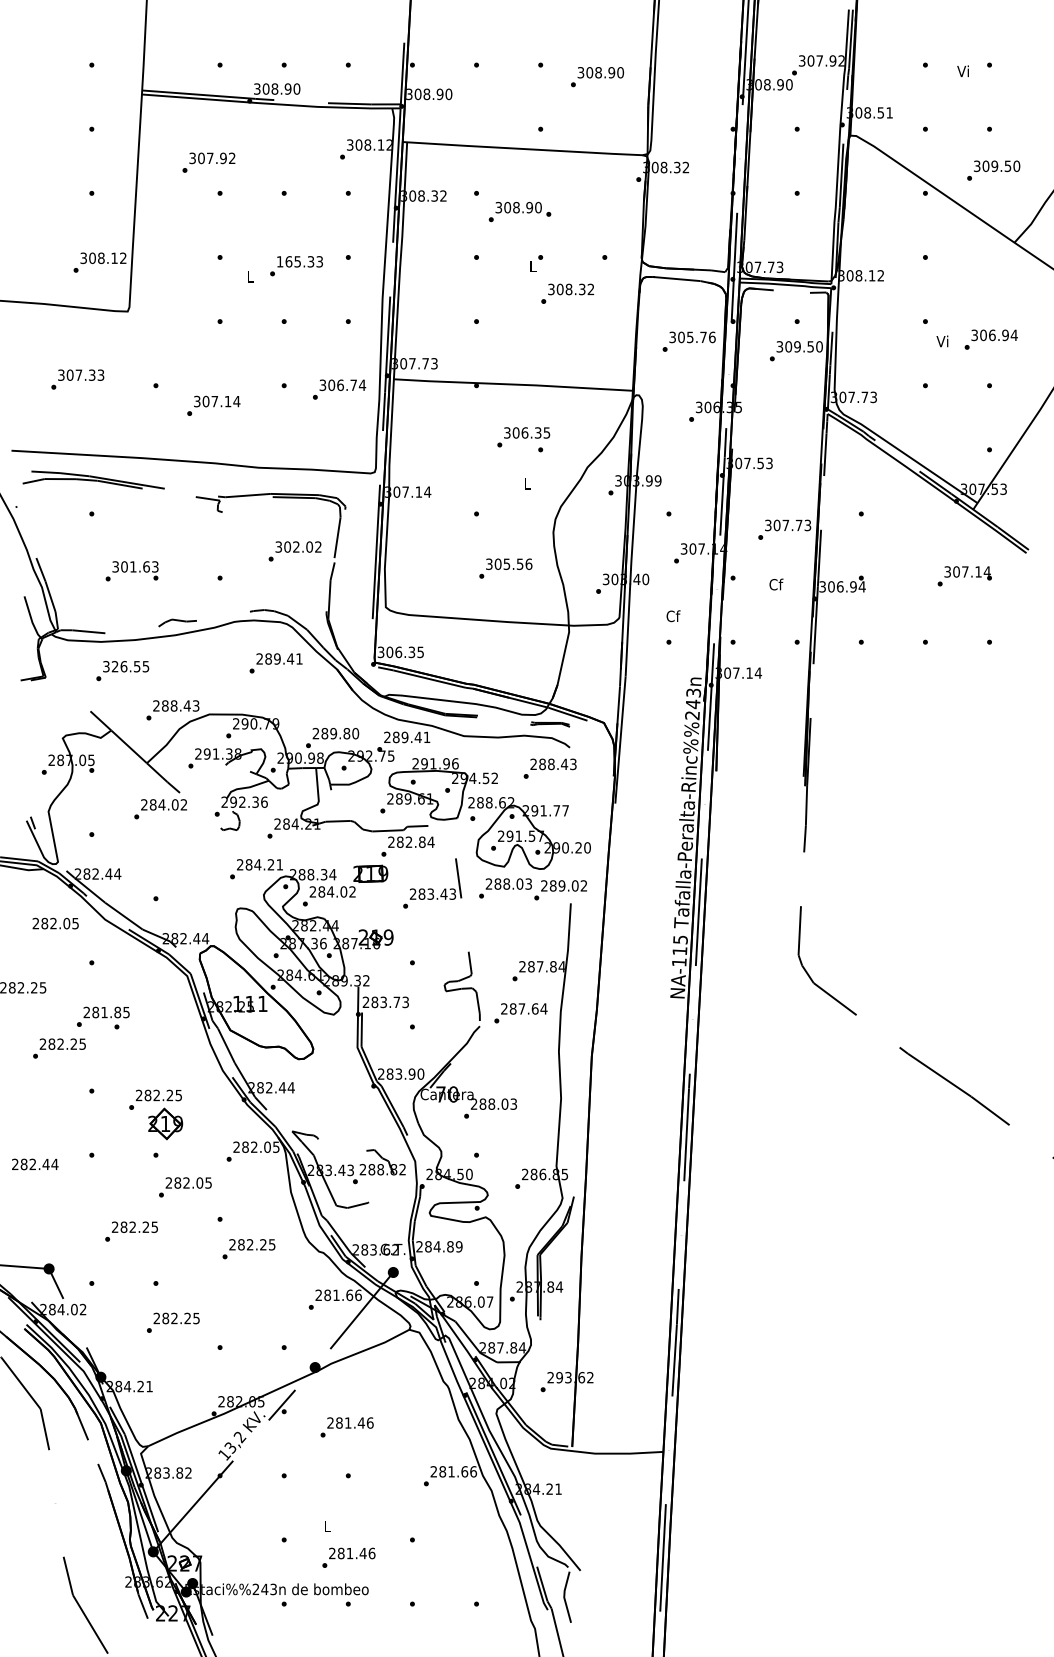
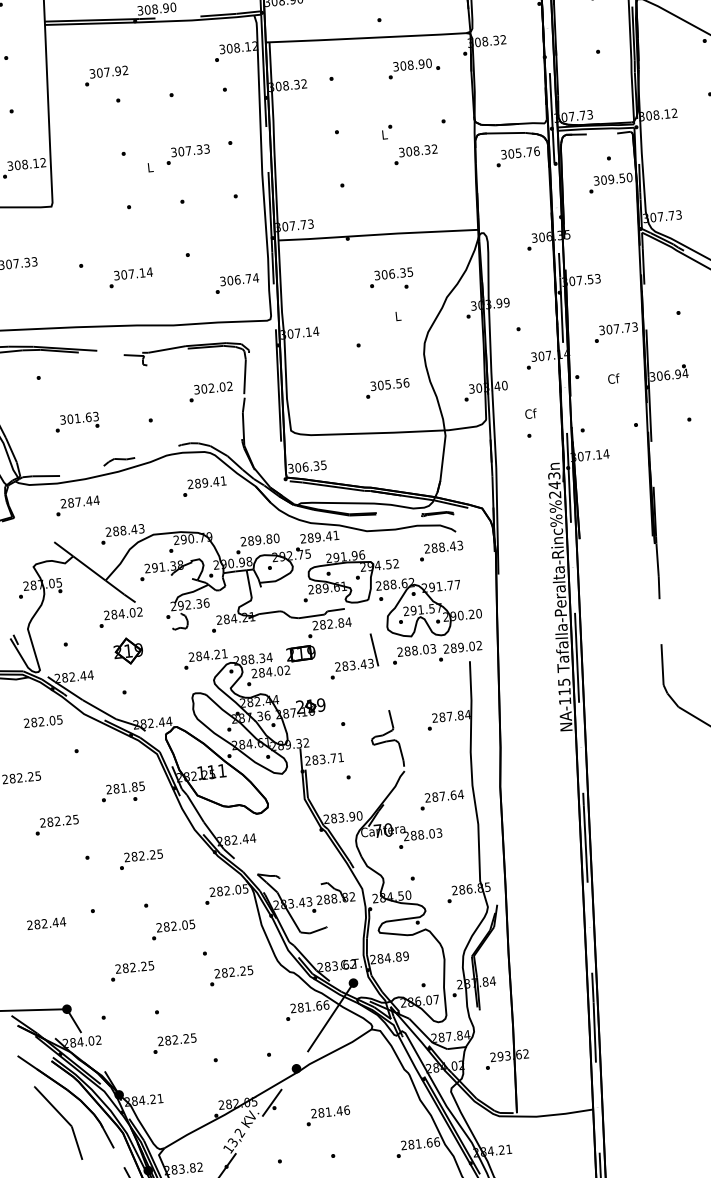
text: (519, 212) -> (413, 68), moved
text: (288, 261) -> (180, 151), 165.33 -> 307.33
text: (688, 341) -> (517, 156), moved
text: (339, 389) -> (237, 283), moved
text: (126, 666) -> (80, 501), 326.55 -> 287.44
text: (405, 1002) -> (340, 757), 283.73 -> 283.71
text: (520, 1013) -> (441, 800), moved
text: (103, 1017) -> (123, 792), moved
part: (165, 1123) -> (128, 650), moved

